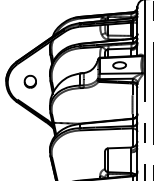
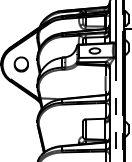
part: (29, 81) -> (20, 64), size x1.43

